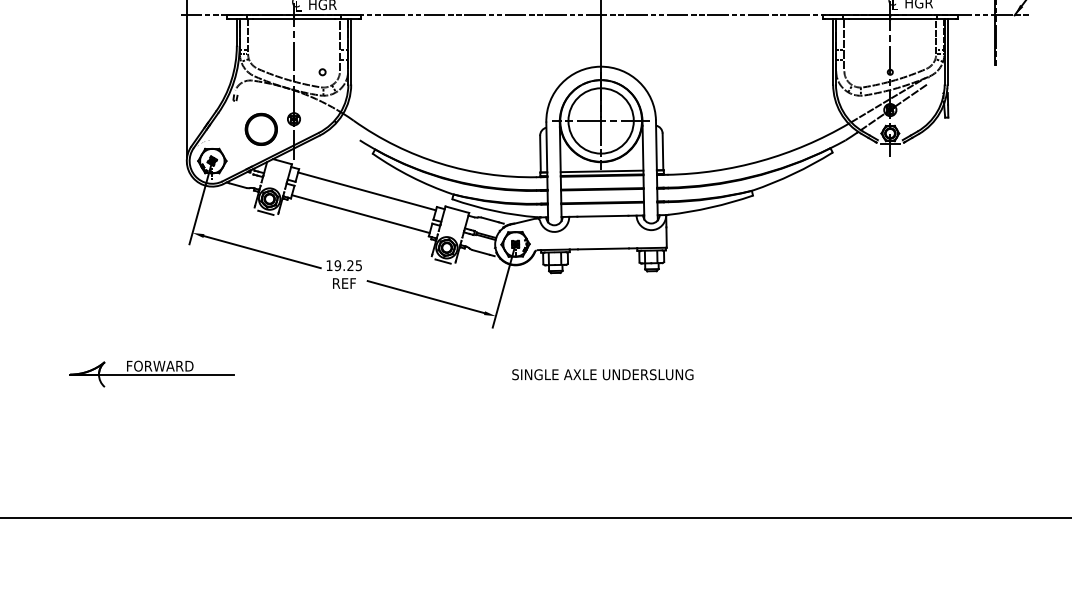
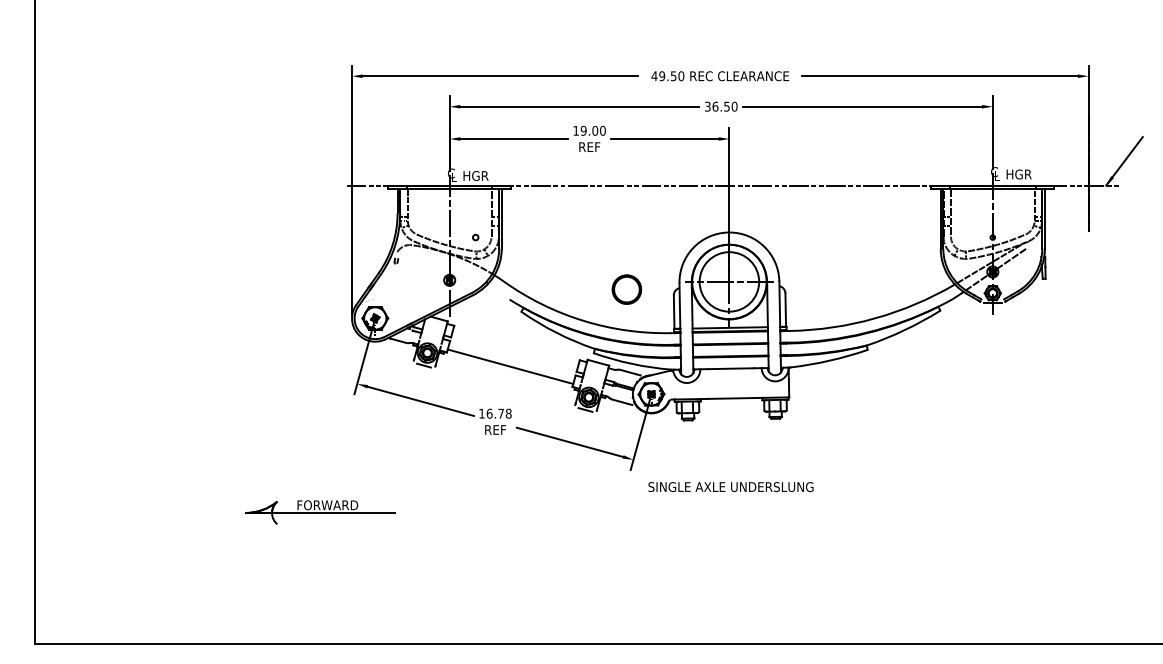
part: (260, 129) -> (626, 289), moved
line: (367, 190) -> (516, 345), removed
text: (347, 265) -> (498, 413), 19.25 -> 16.78
text: (602, 374) -> (730, 486), moved

